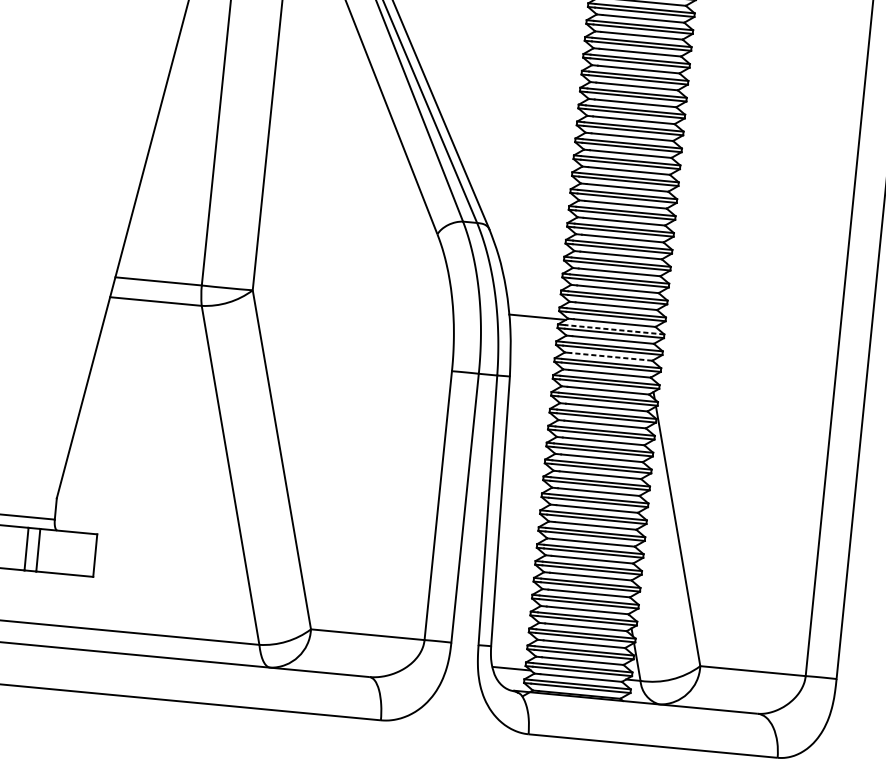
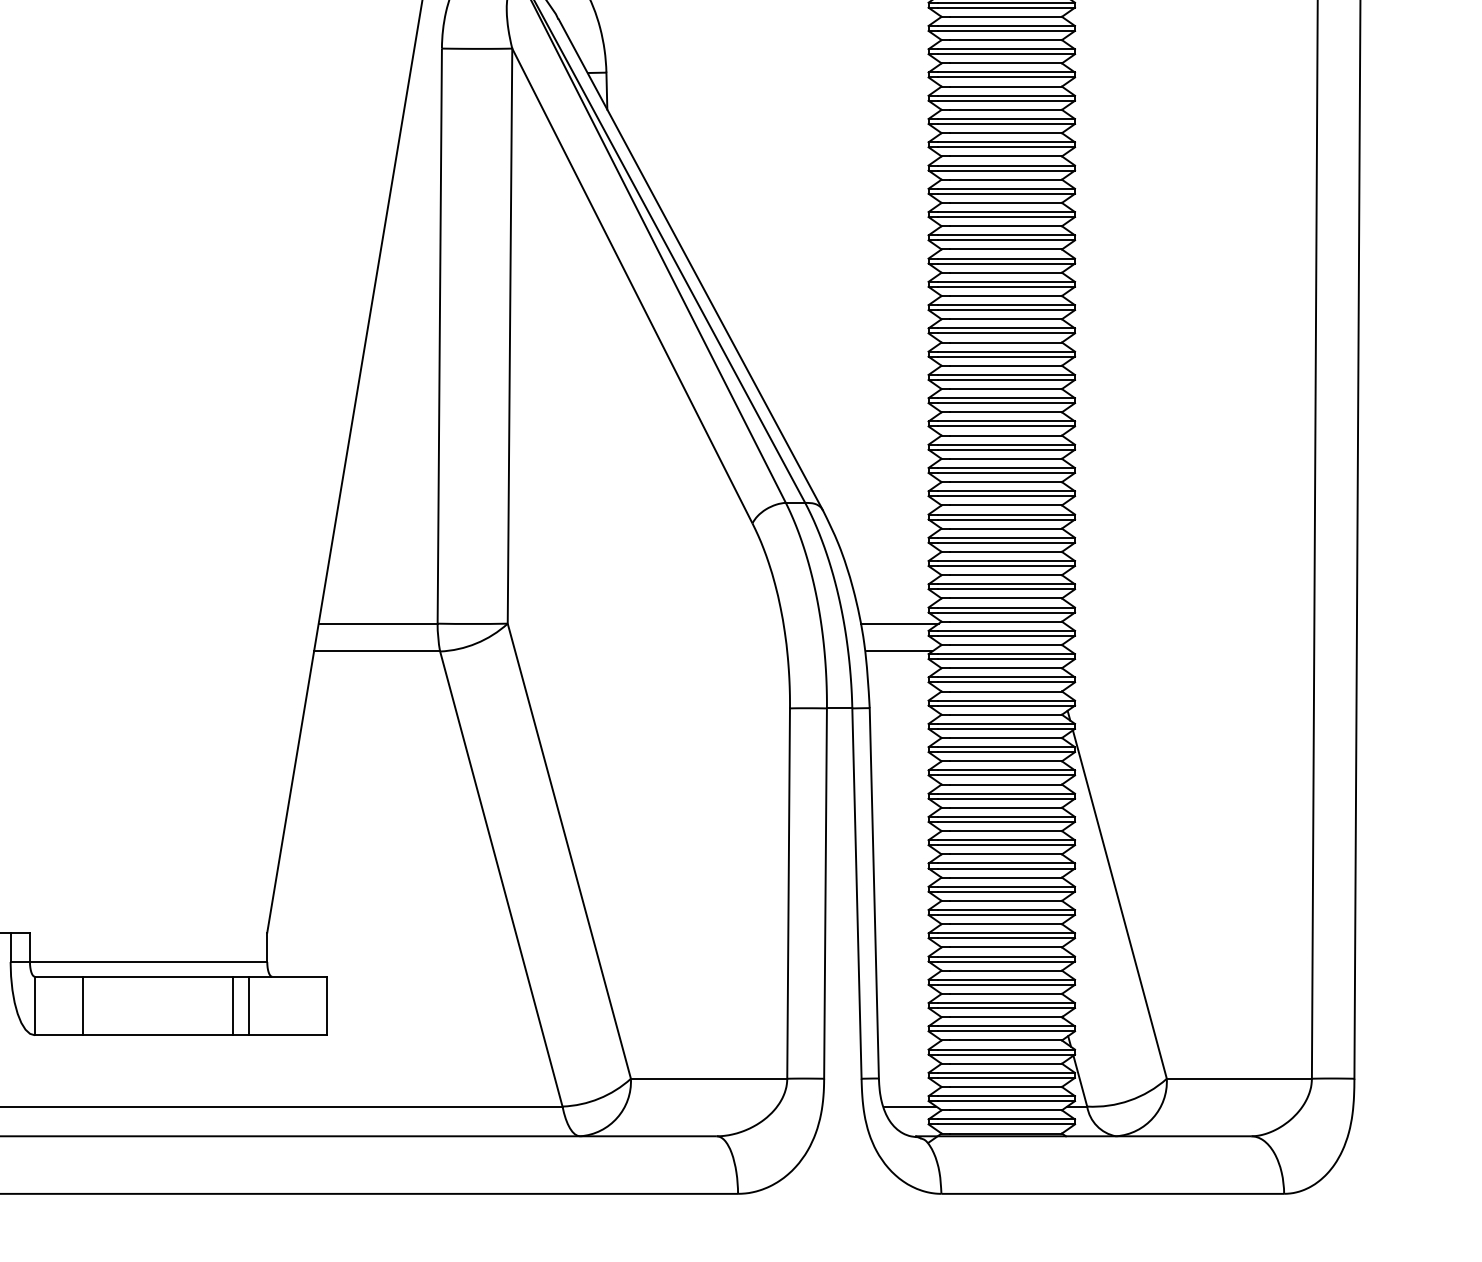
line: (614, 329) -> (1006, 630), dashed -> solid
line: (535, 337) -> (899, 651), added
line: (611, 357) -> (1005, 668), dashed -> solid

